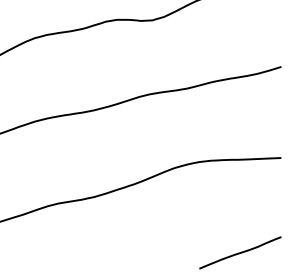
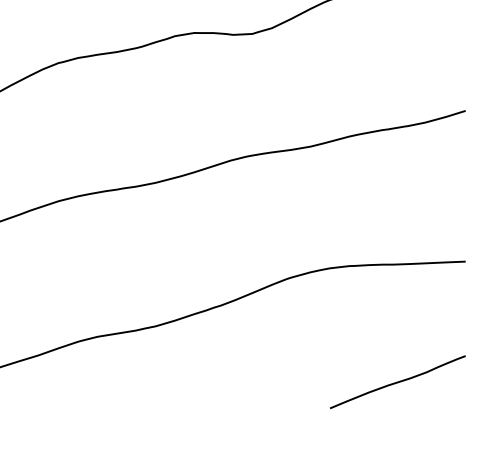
curve: (240, 252) -> (398, 381), moved

